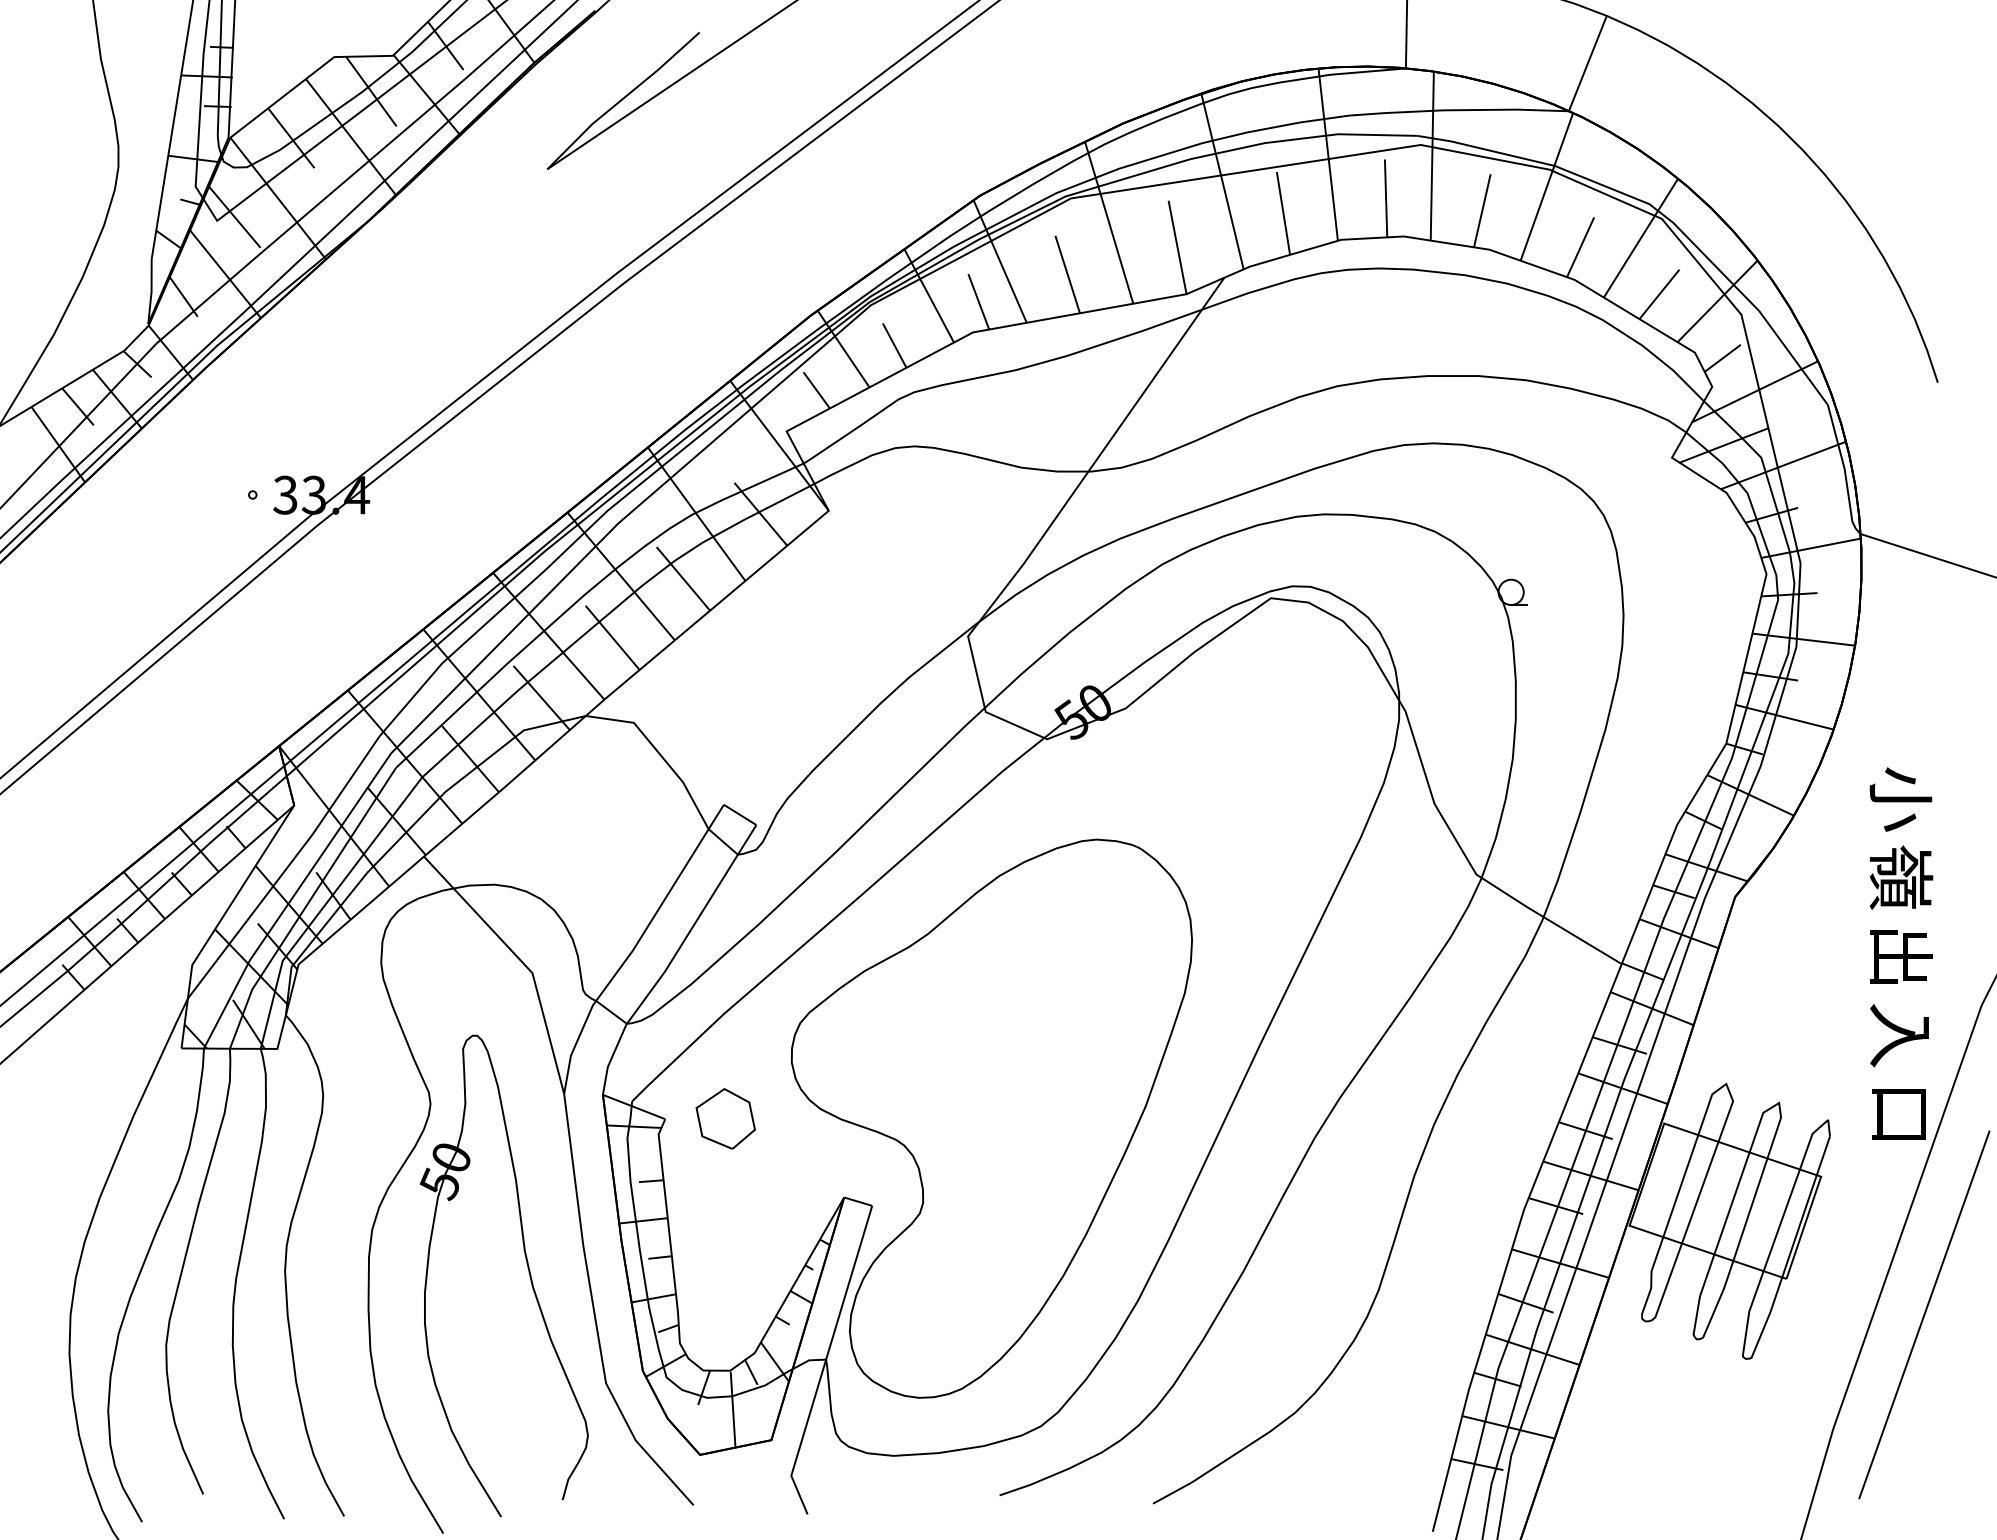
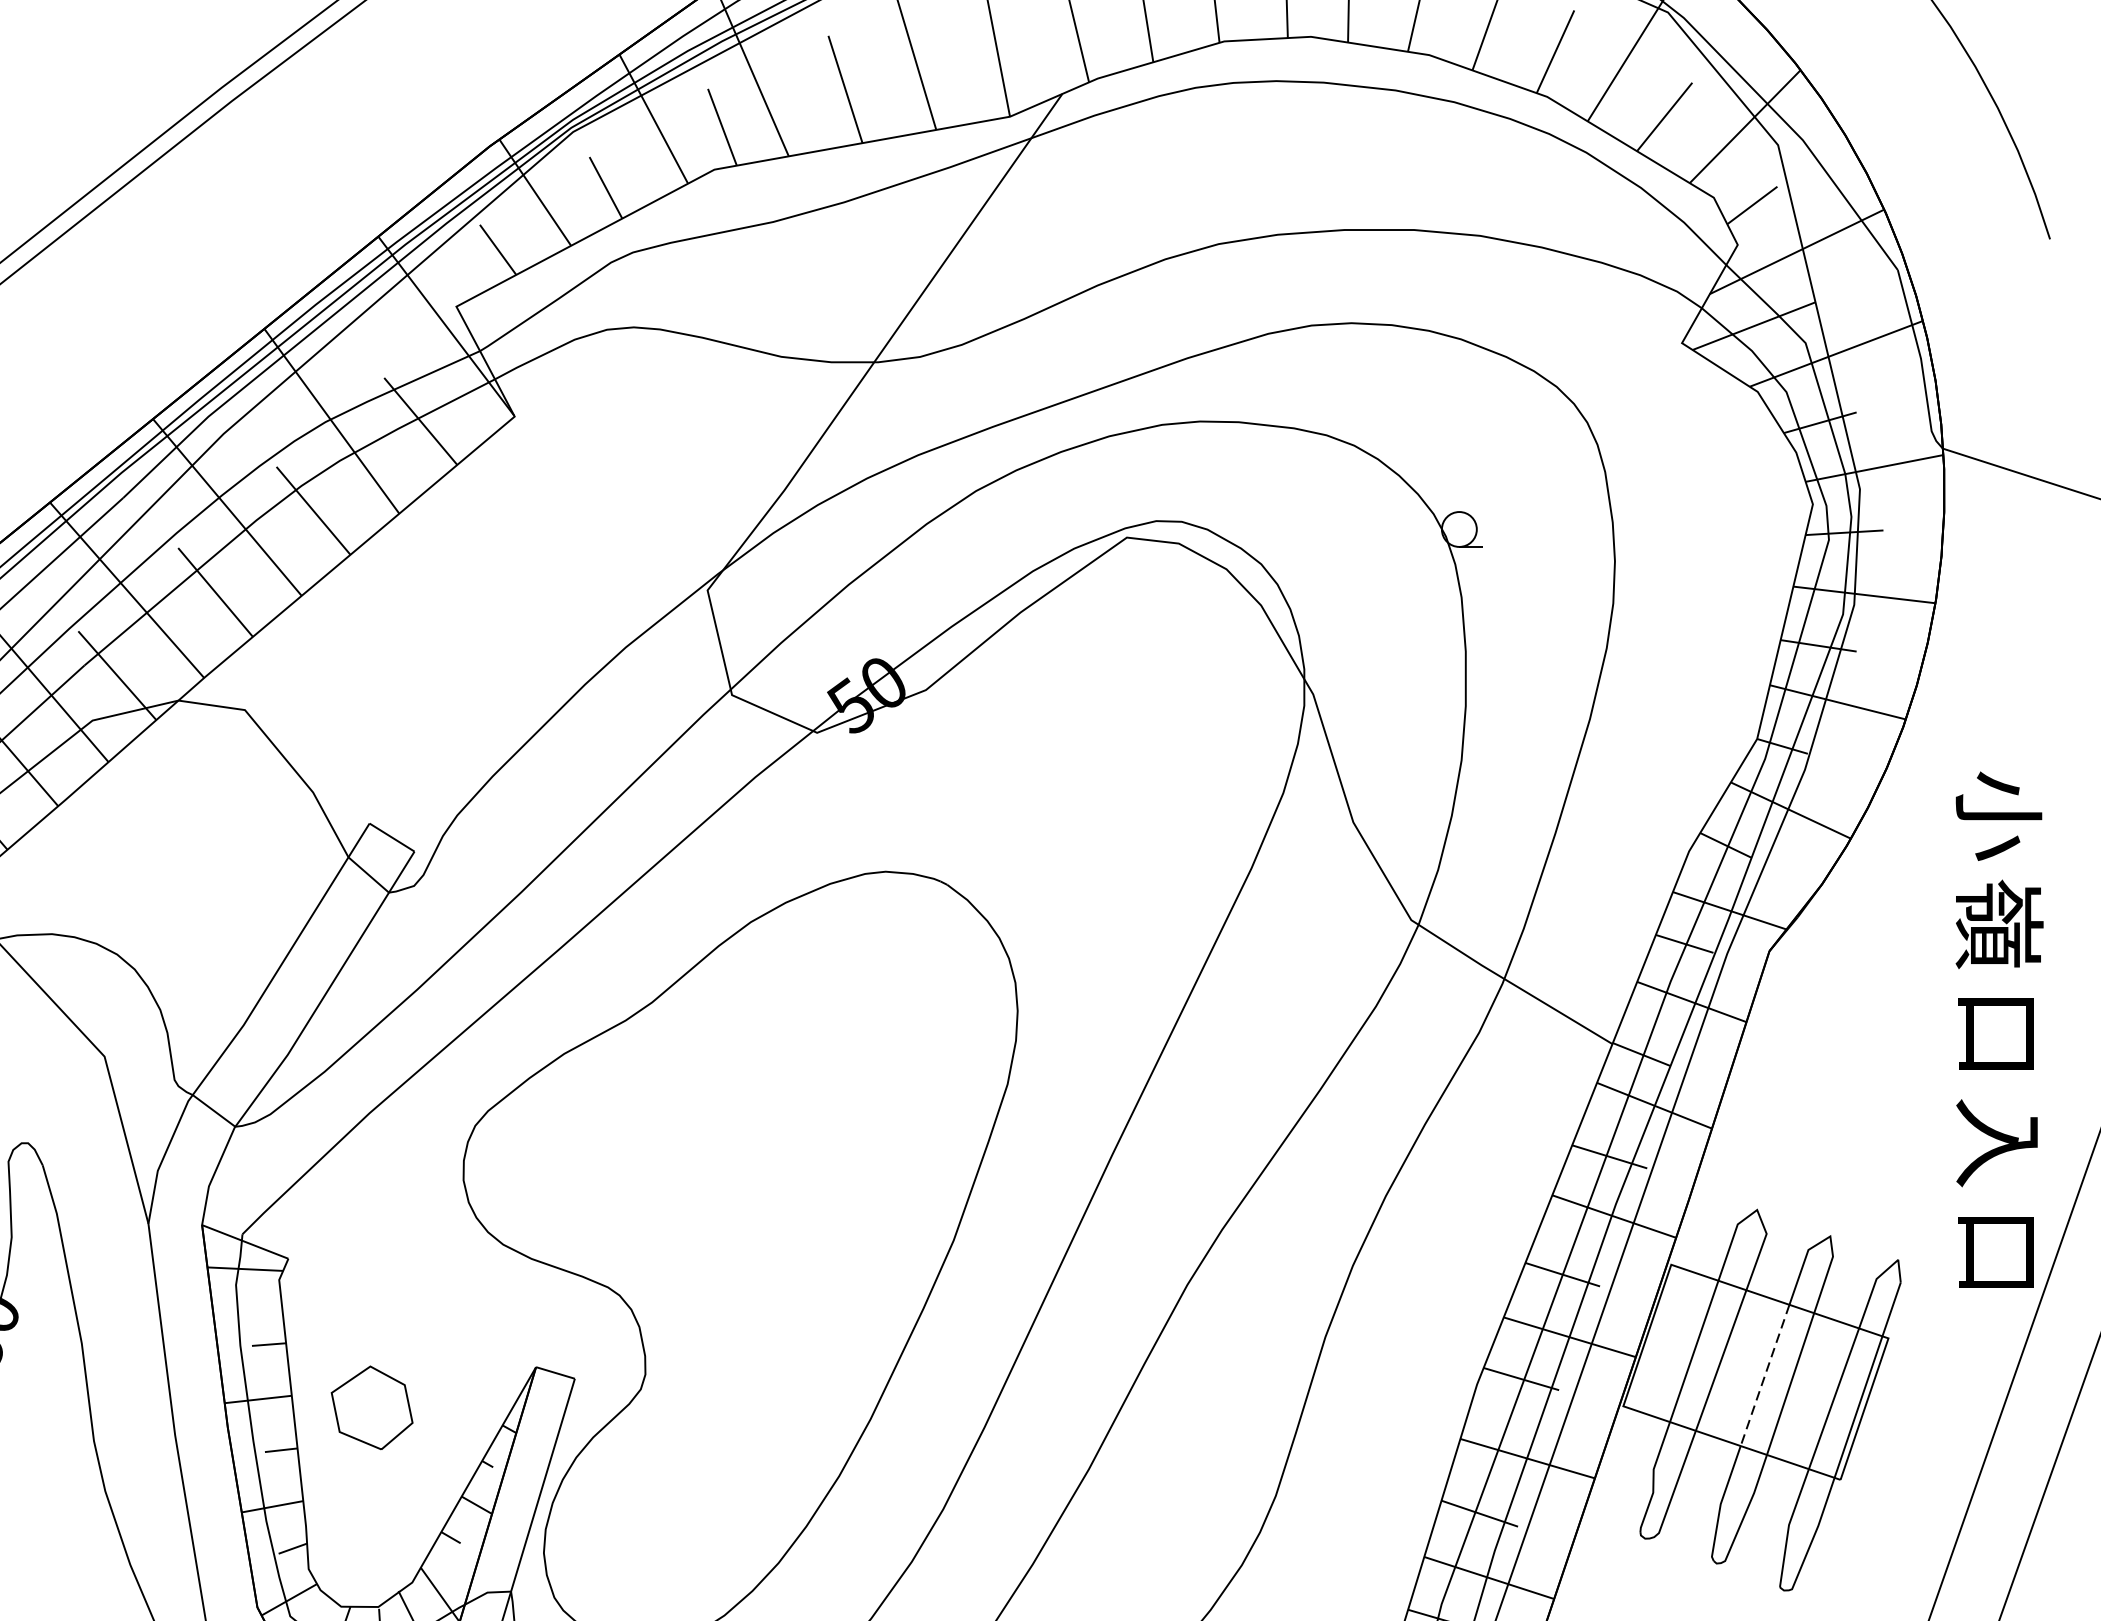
text: (1901, 956) -> (1999, 1033), 出 -> 口
part: (725, 1118) -> (371, 1407), moved
line: (1731, 1203) -> (1764, 1375), solid -> dashed

